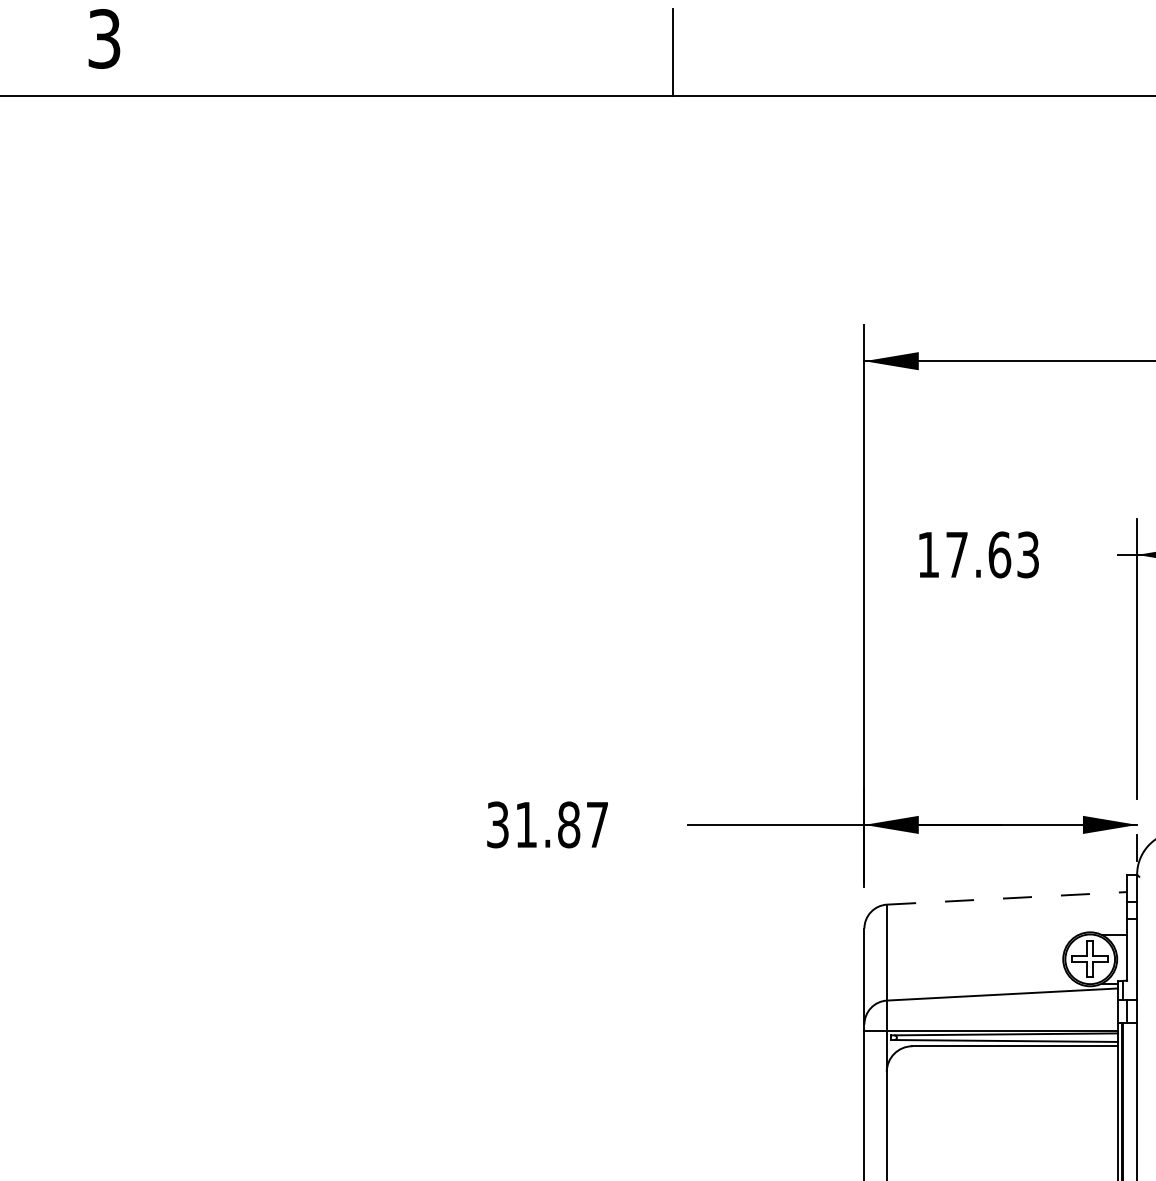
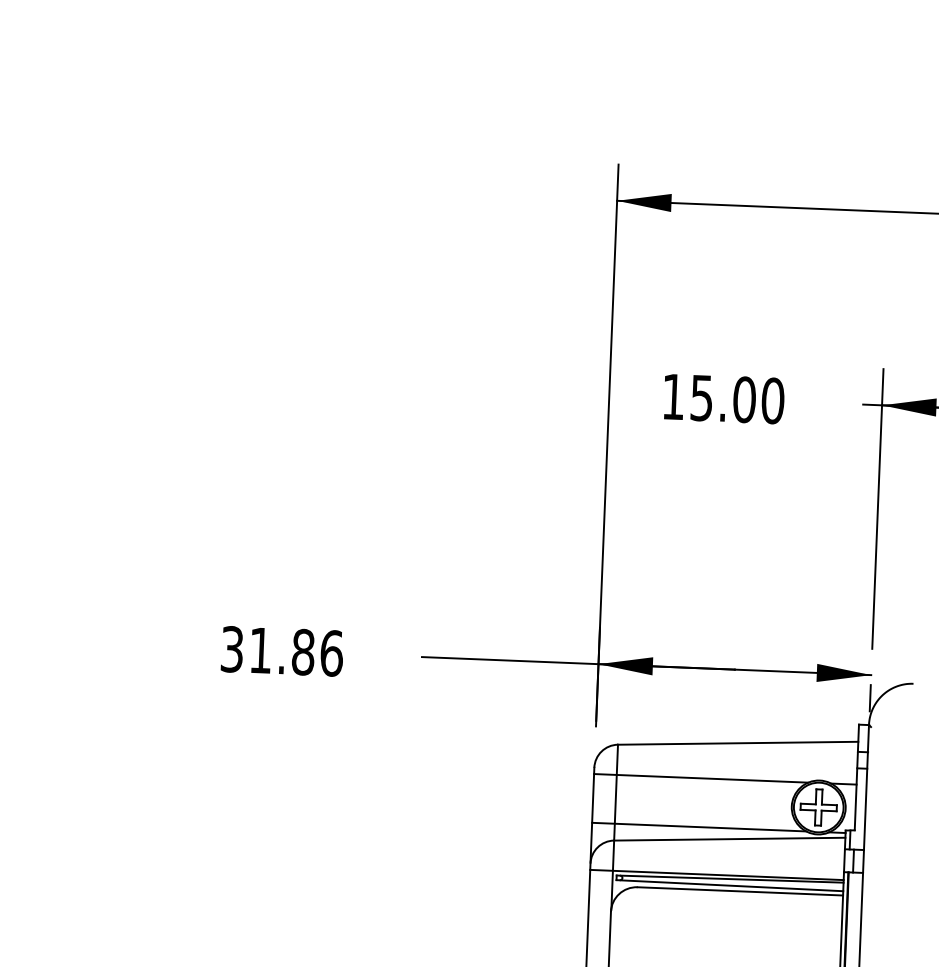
text: (992, 554) -> (737, 399), 17.63 -> 15.00
text: (597, 824) -> (331, 653), 31.87 -> 31.86
line: (1007, 898) -> (738, 743), dashed -> solid
line: (971, 934) -> (701, 777), added
line: (971, 983) -> (699, 826), added

